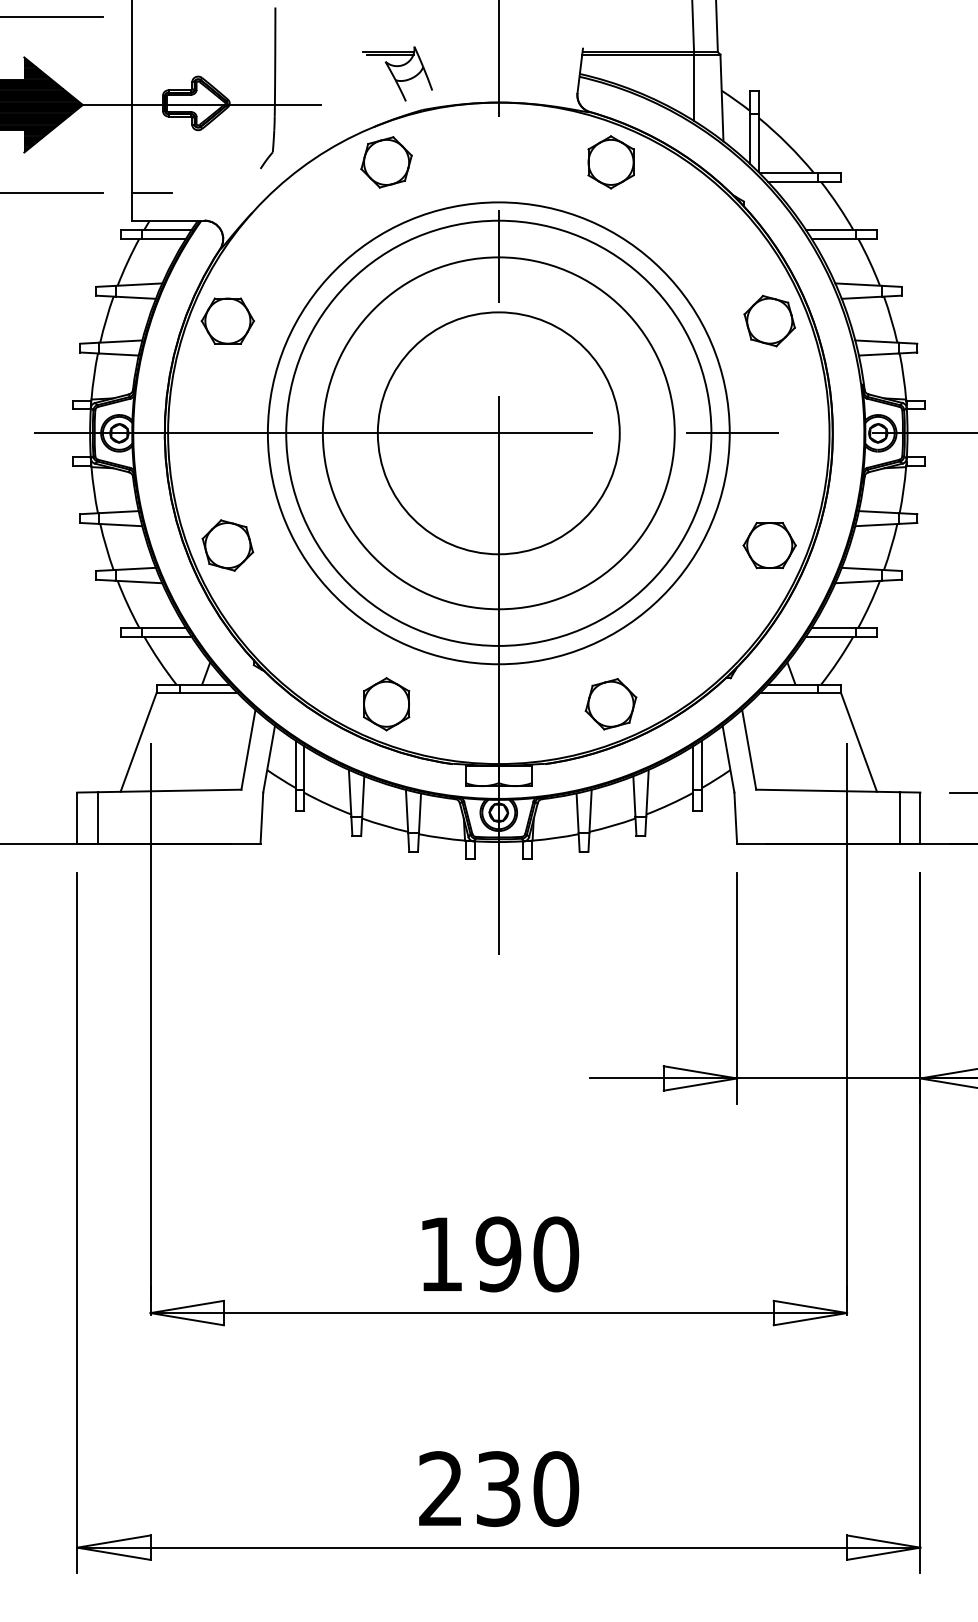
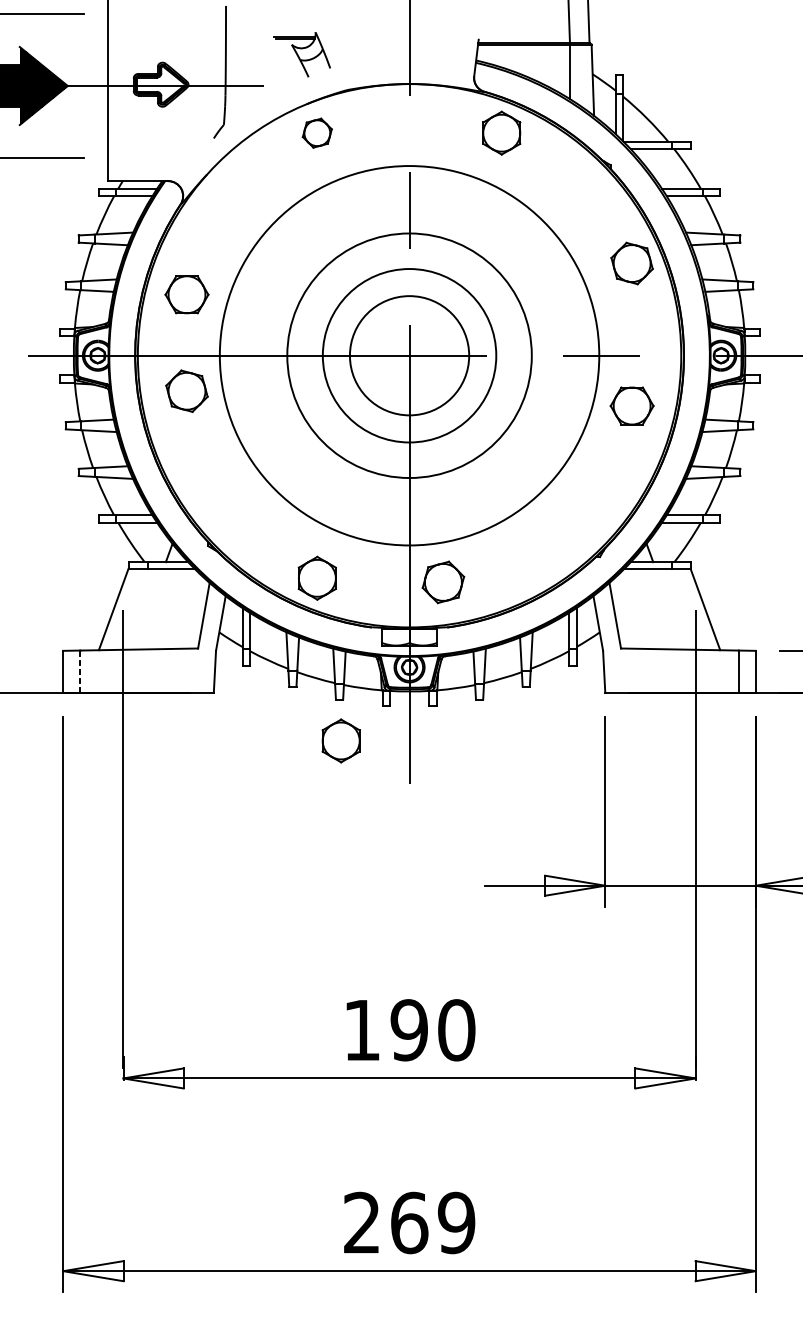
part: (397, 73) -> (301, 54), moved
part: (386, 162) -> (317, 133), size x0.7
line: (151, 192) -> (124, 157), removed
part: (227, 320) -> (186, 294), moved
circle: (498, 432) -> (409, 355), size x0.7
circle: (498, 433) -> (409, 355), size x0.6
circle: (498, 433) -> (409, 355), size x0.6
part: (227, 545) -> (186, 391), moved
part: (769, 545) -> (631, 405), moved
part: (610, 704) -> (442, 582), moved
line: (98, 818) -> (80, 672), solid -> dashed
part: (415, 902) -> (341, 741), added
text: (527, 1488) -> (433, 1222), 230 -> 269

